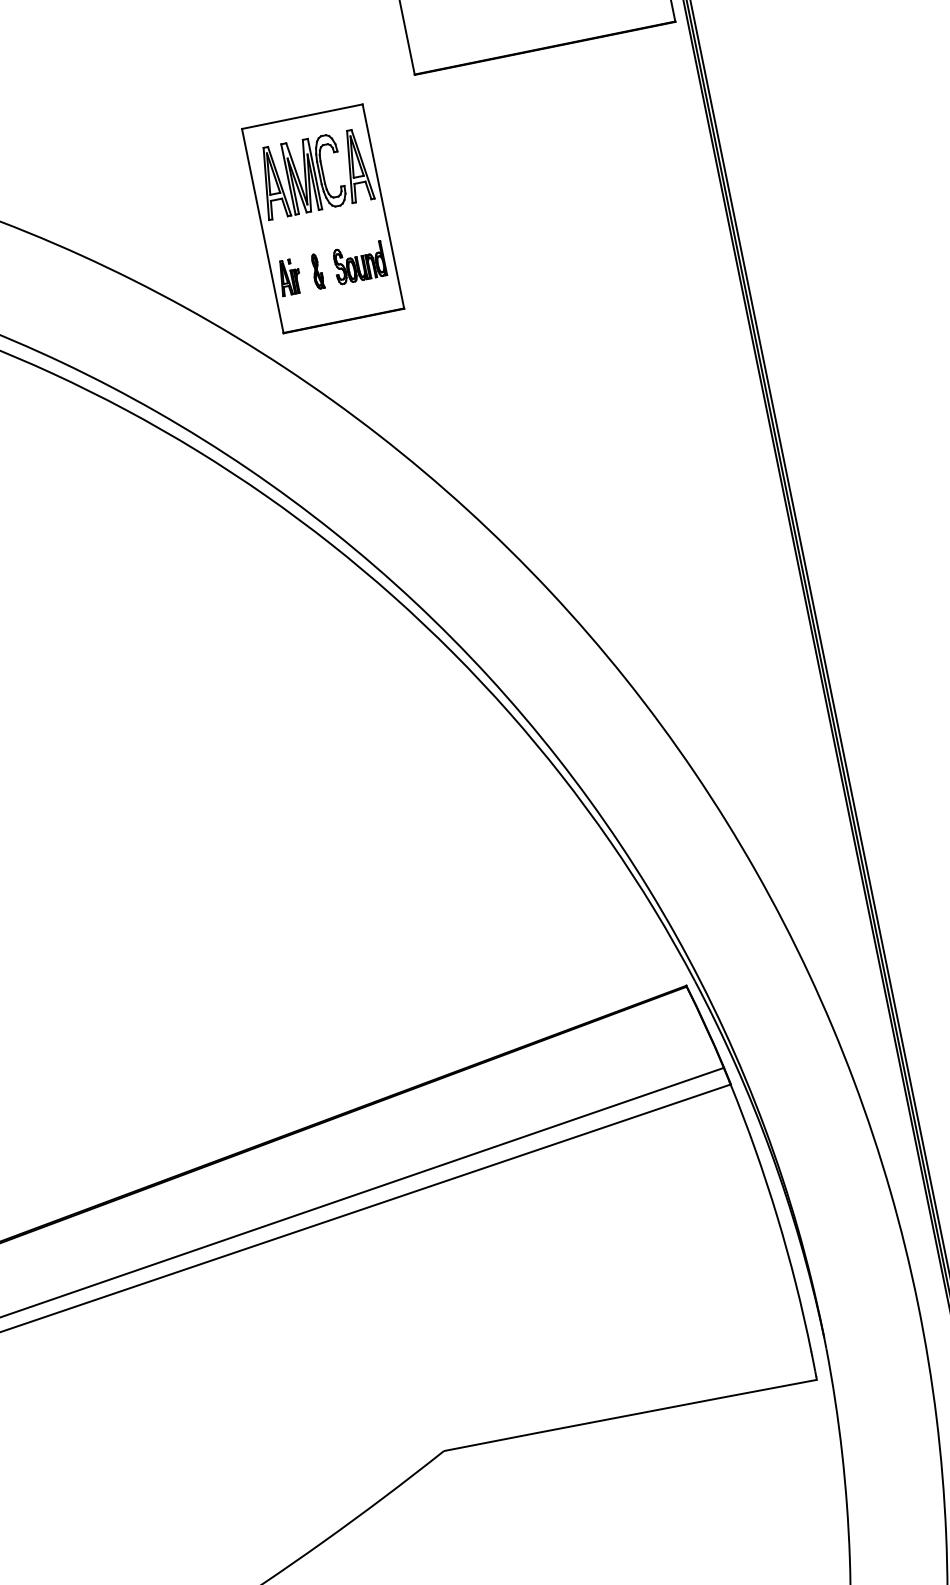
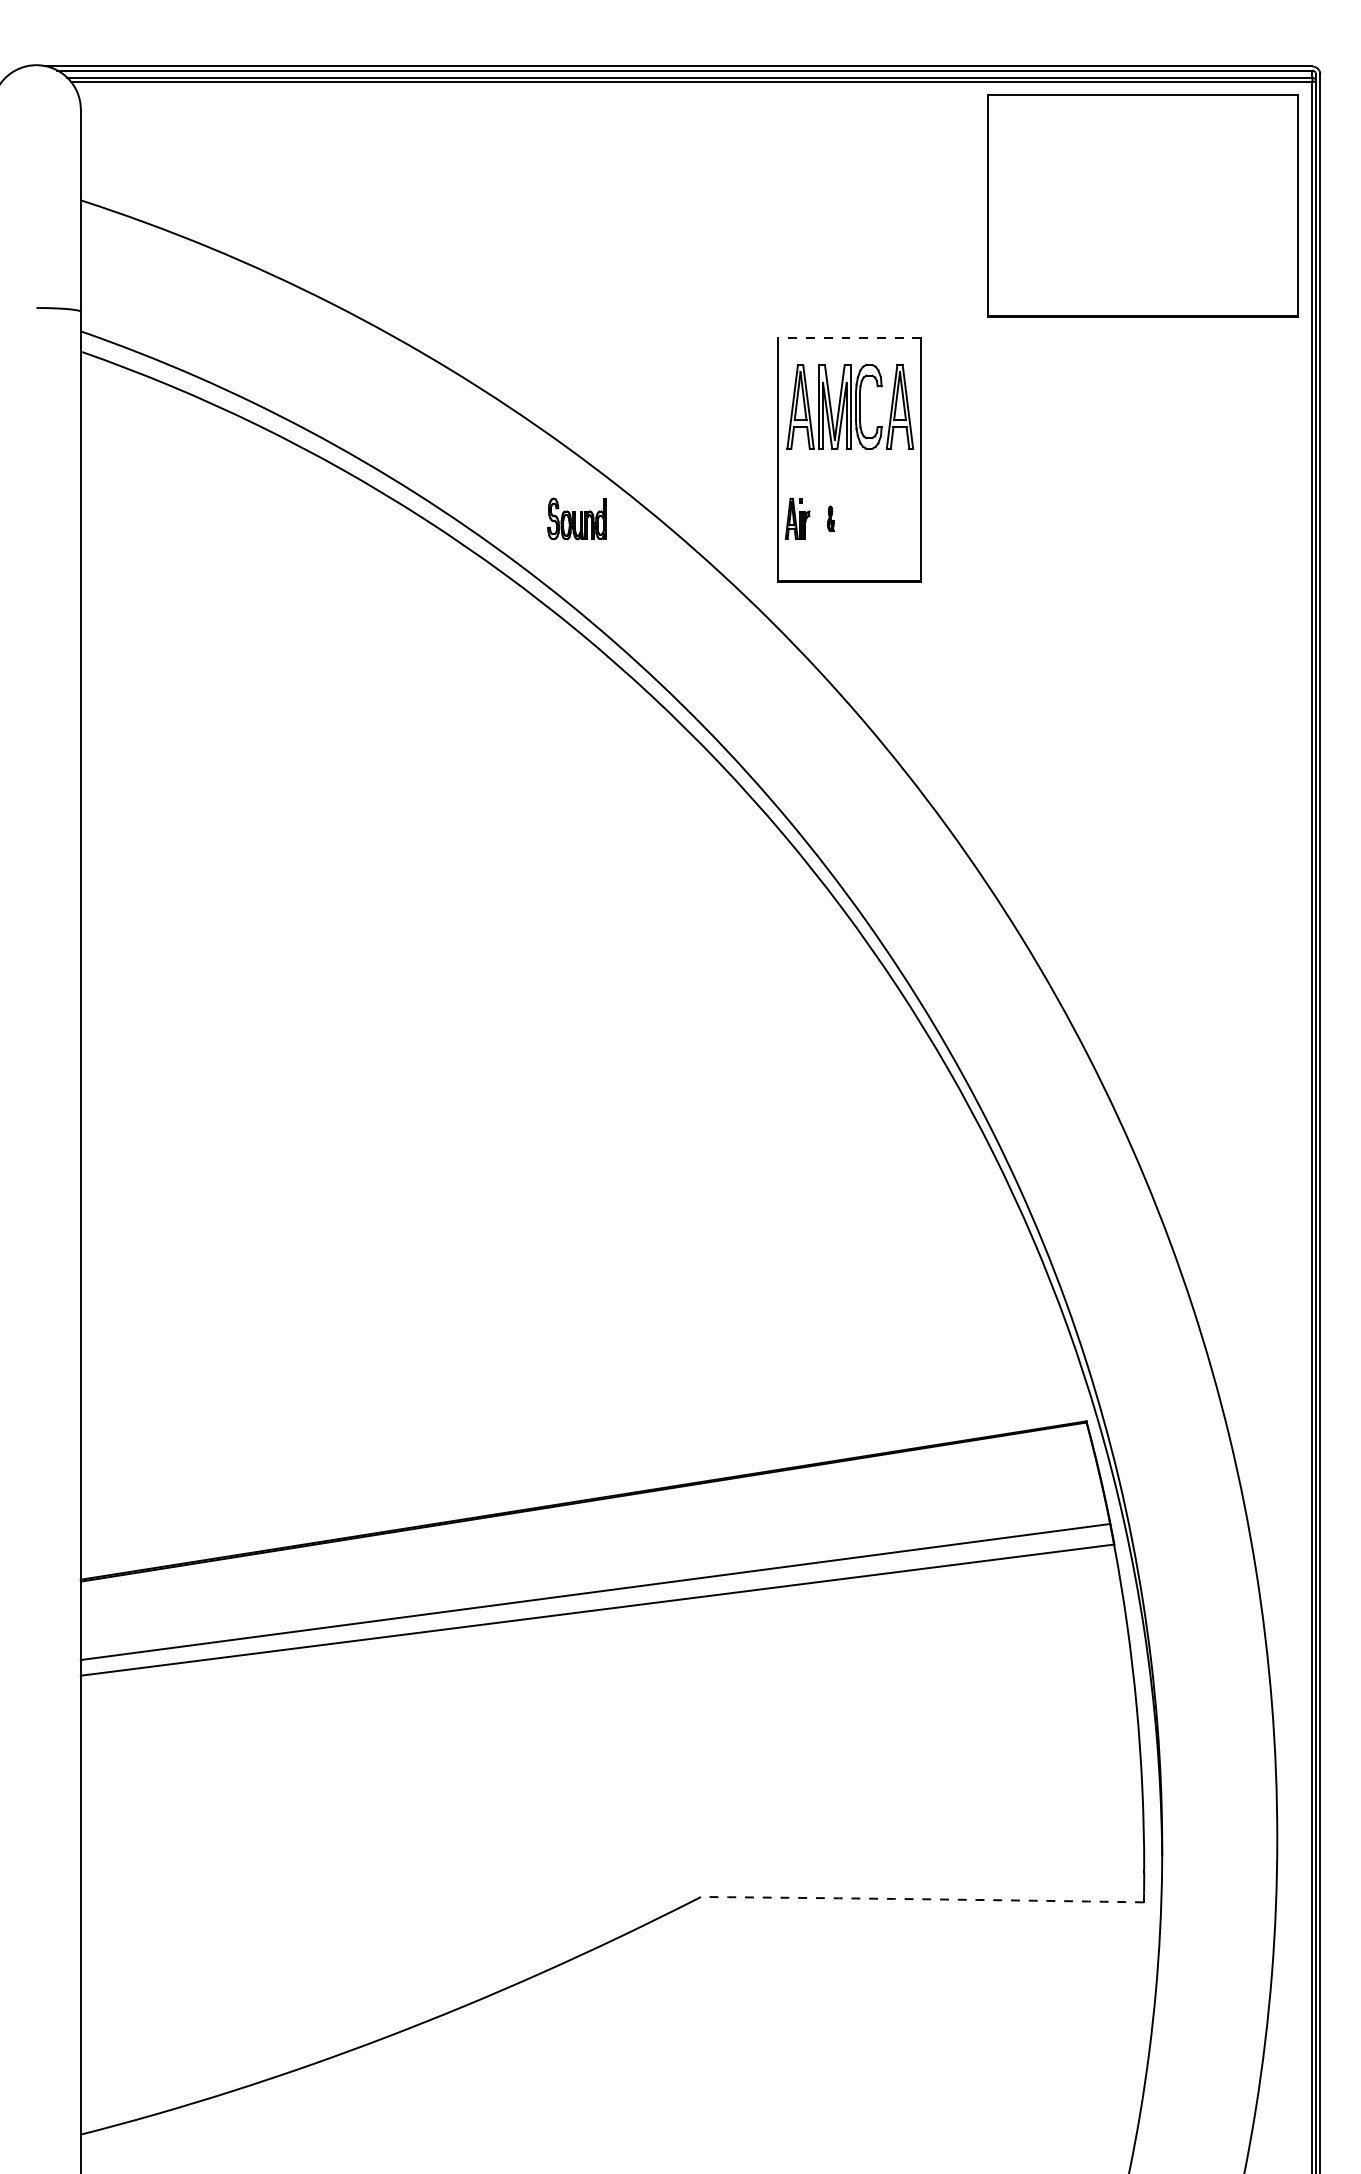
line: (302, 116) -> (849, 338), solid -> dashed
part: (359, 262) -> (576, 518), moved
part: (317, 271) -> (830, 518), size x0.6
arc: (630, 1415) -> (922, 1899), solid -> dashed

